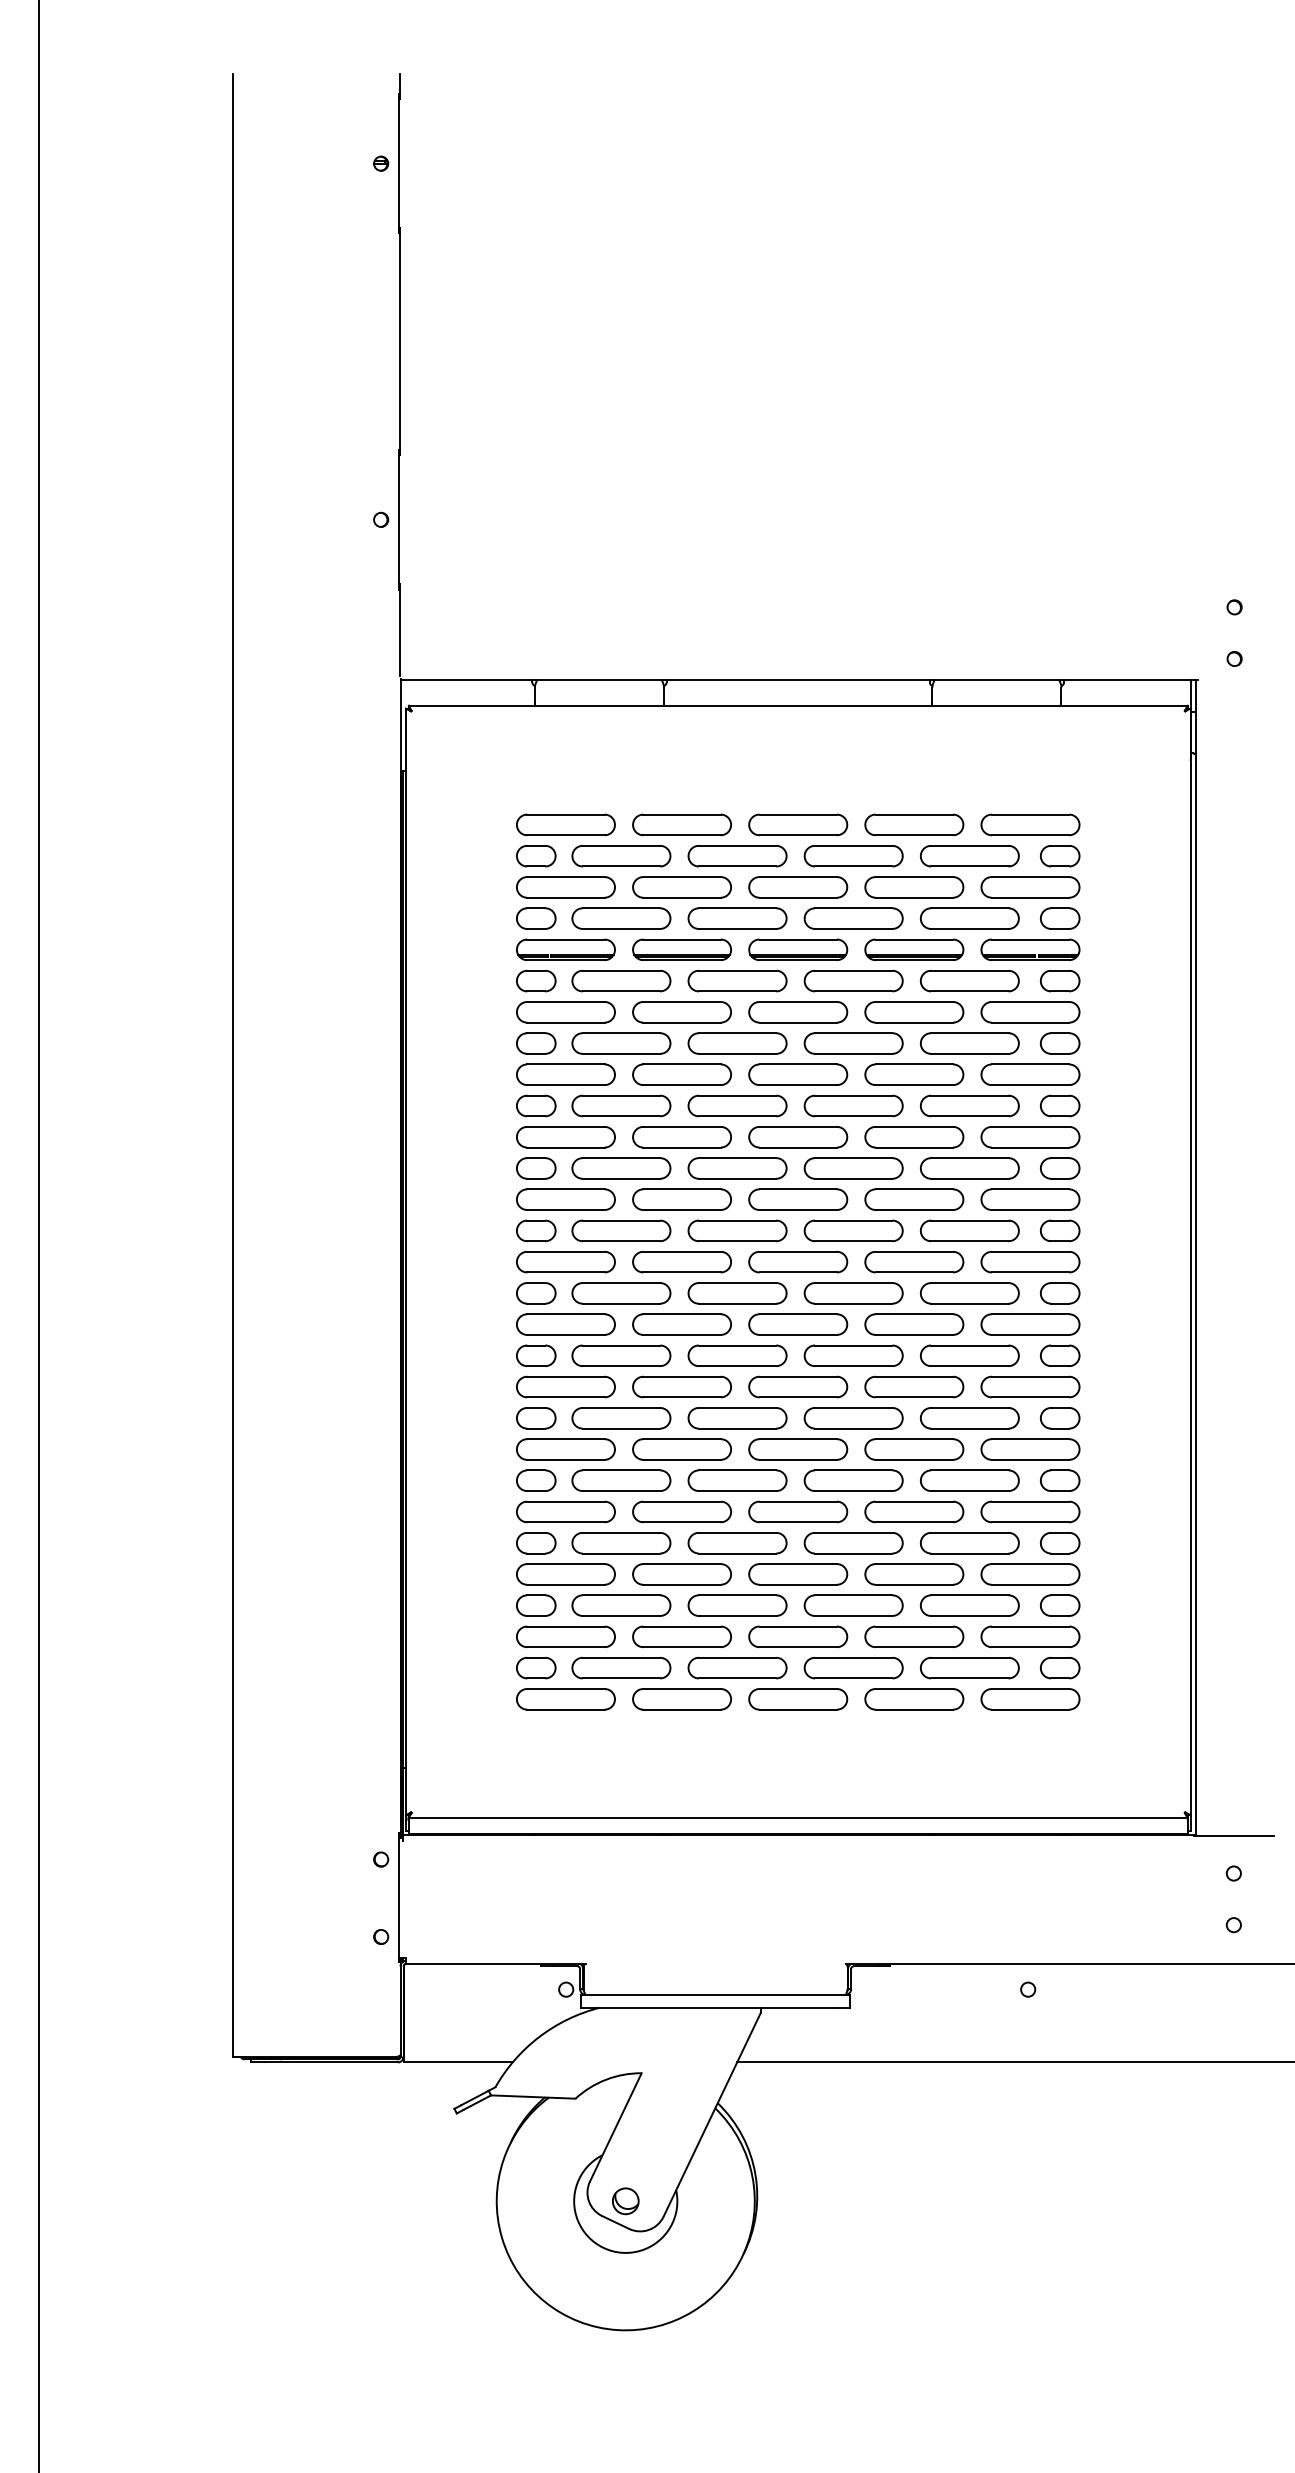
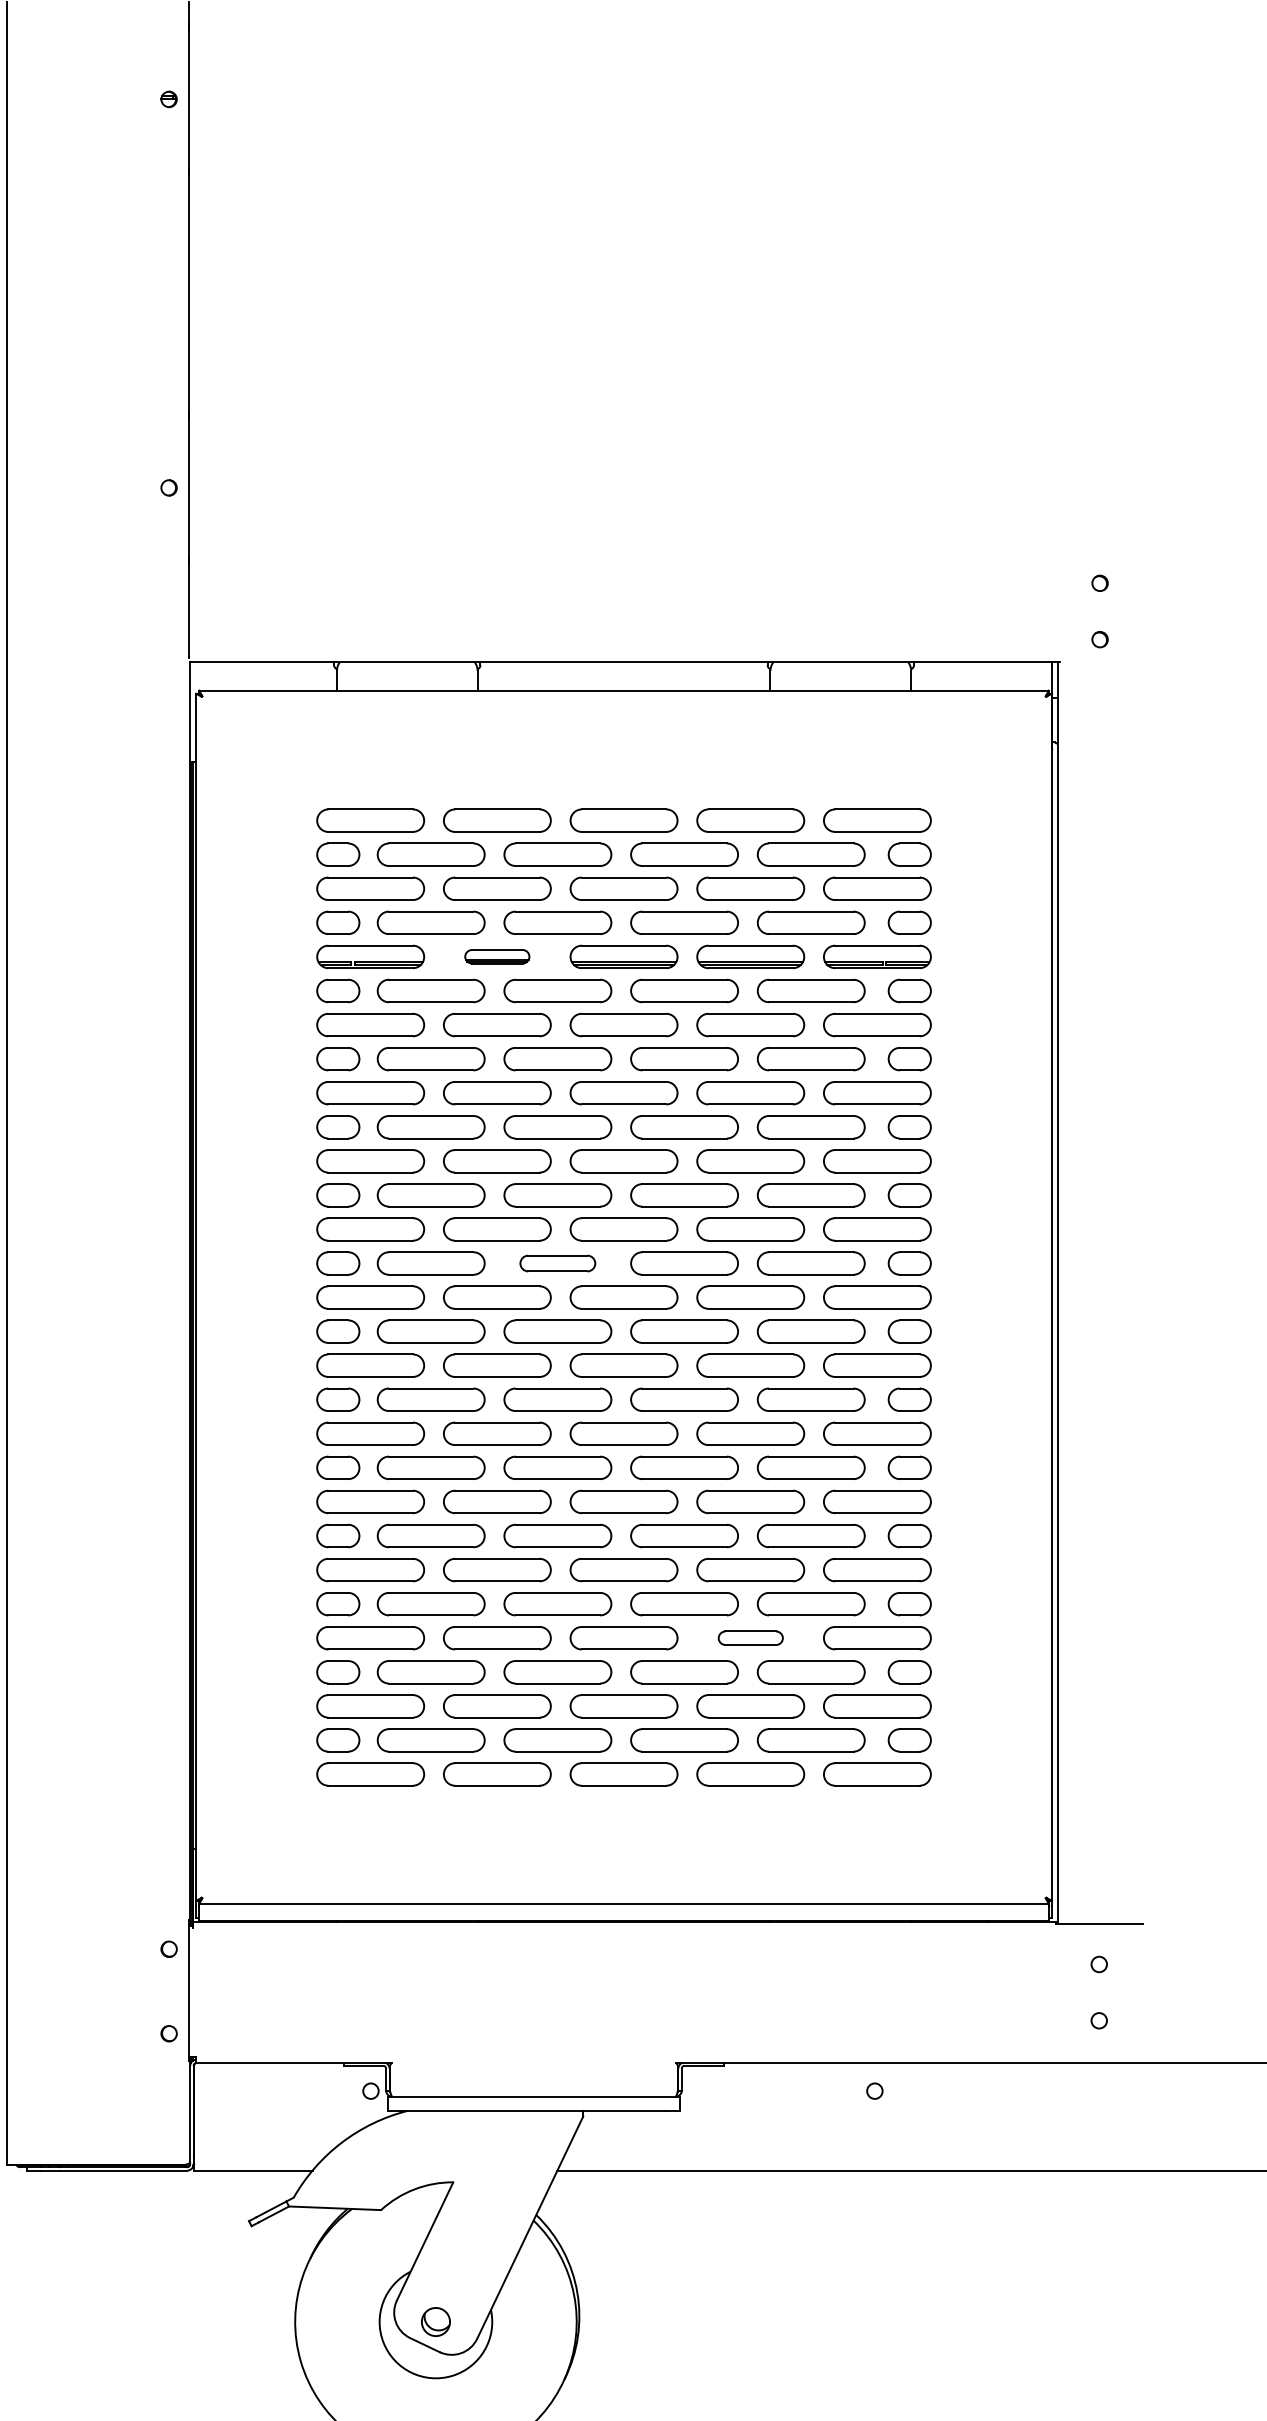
part: (681, 949) -> (496, 956), size x0.6
part: (737, 1230) -> (557, 1263), size x0.7
part: (914, 1574) -> (750, 1638), size x0.6

